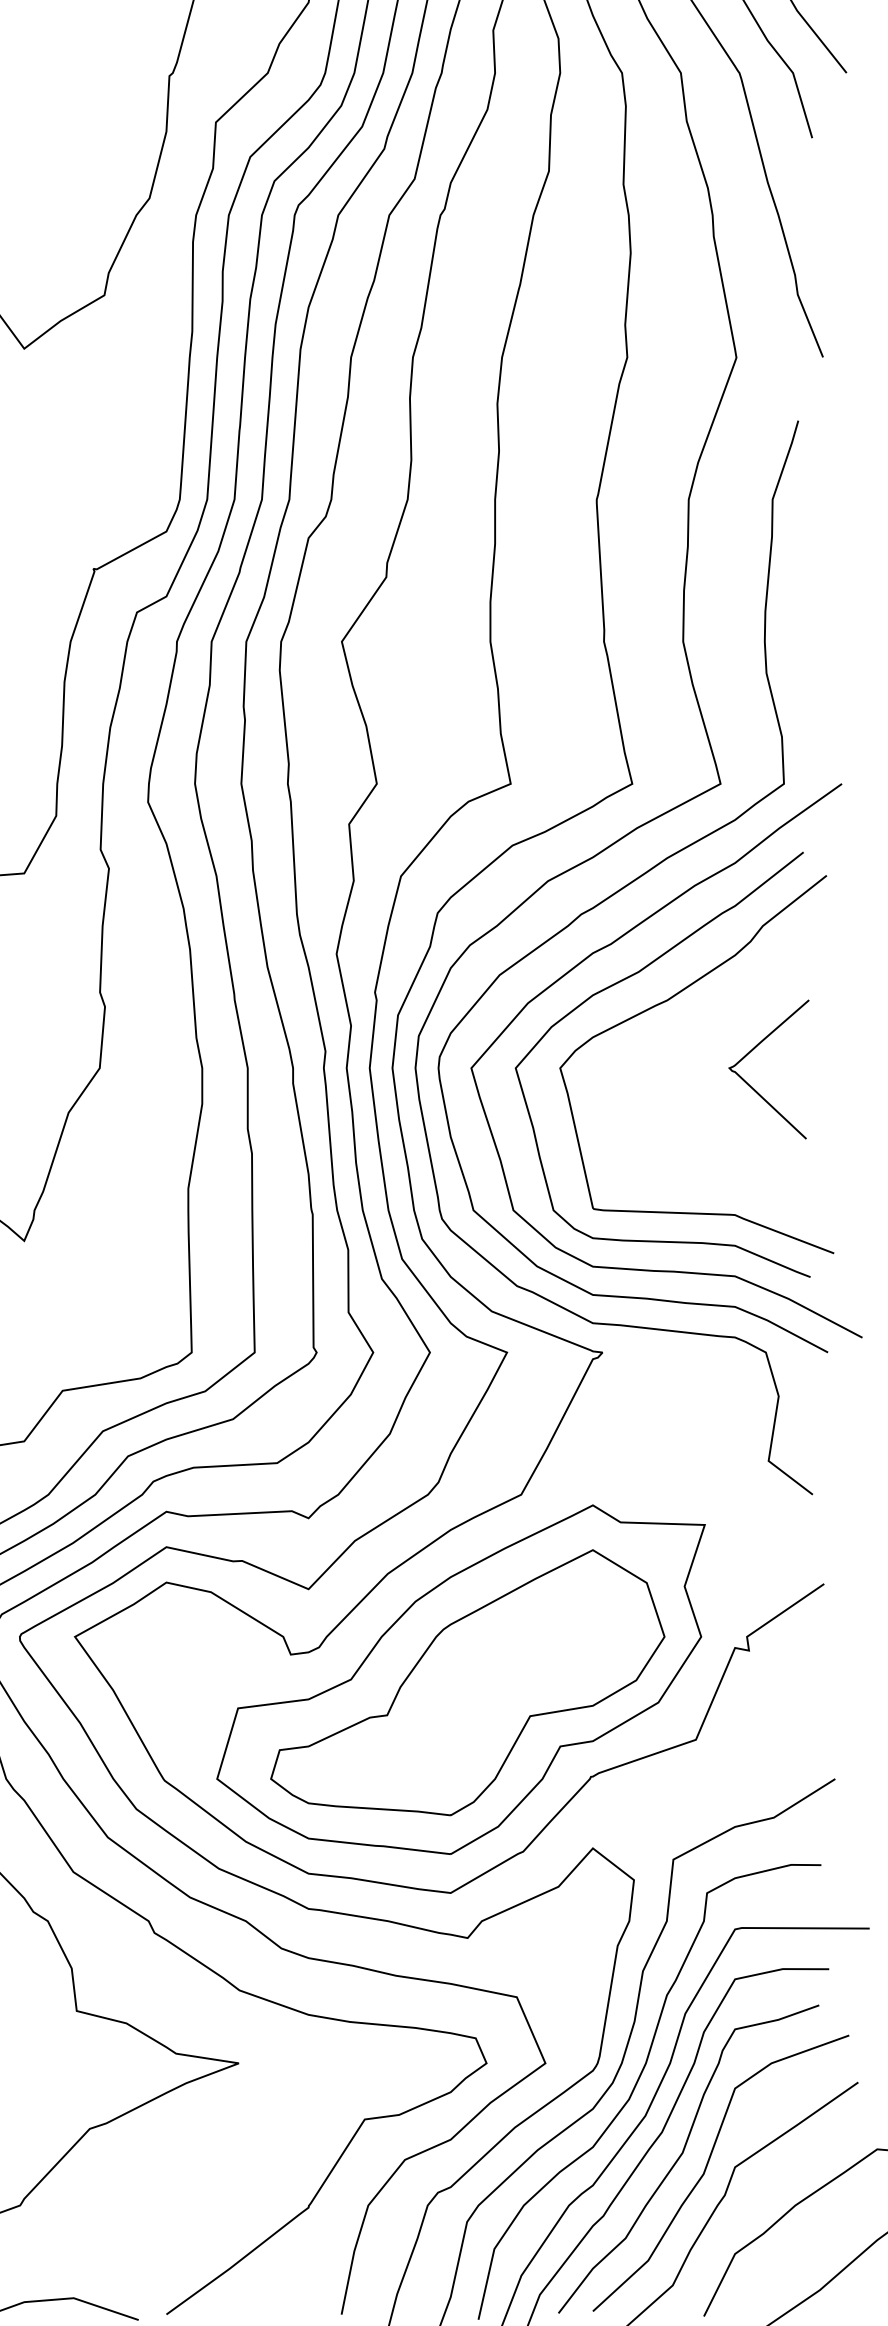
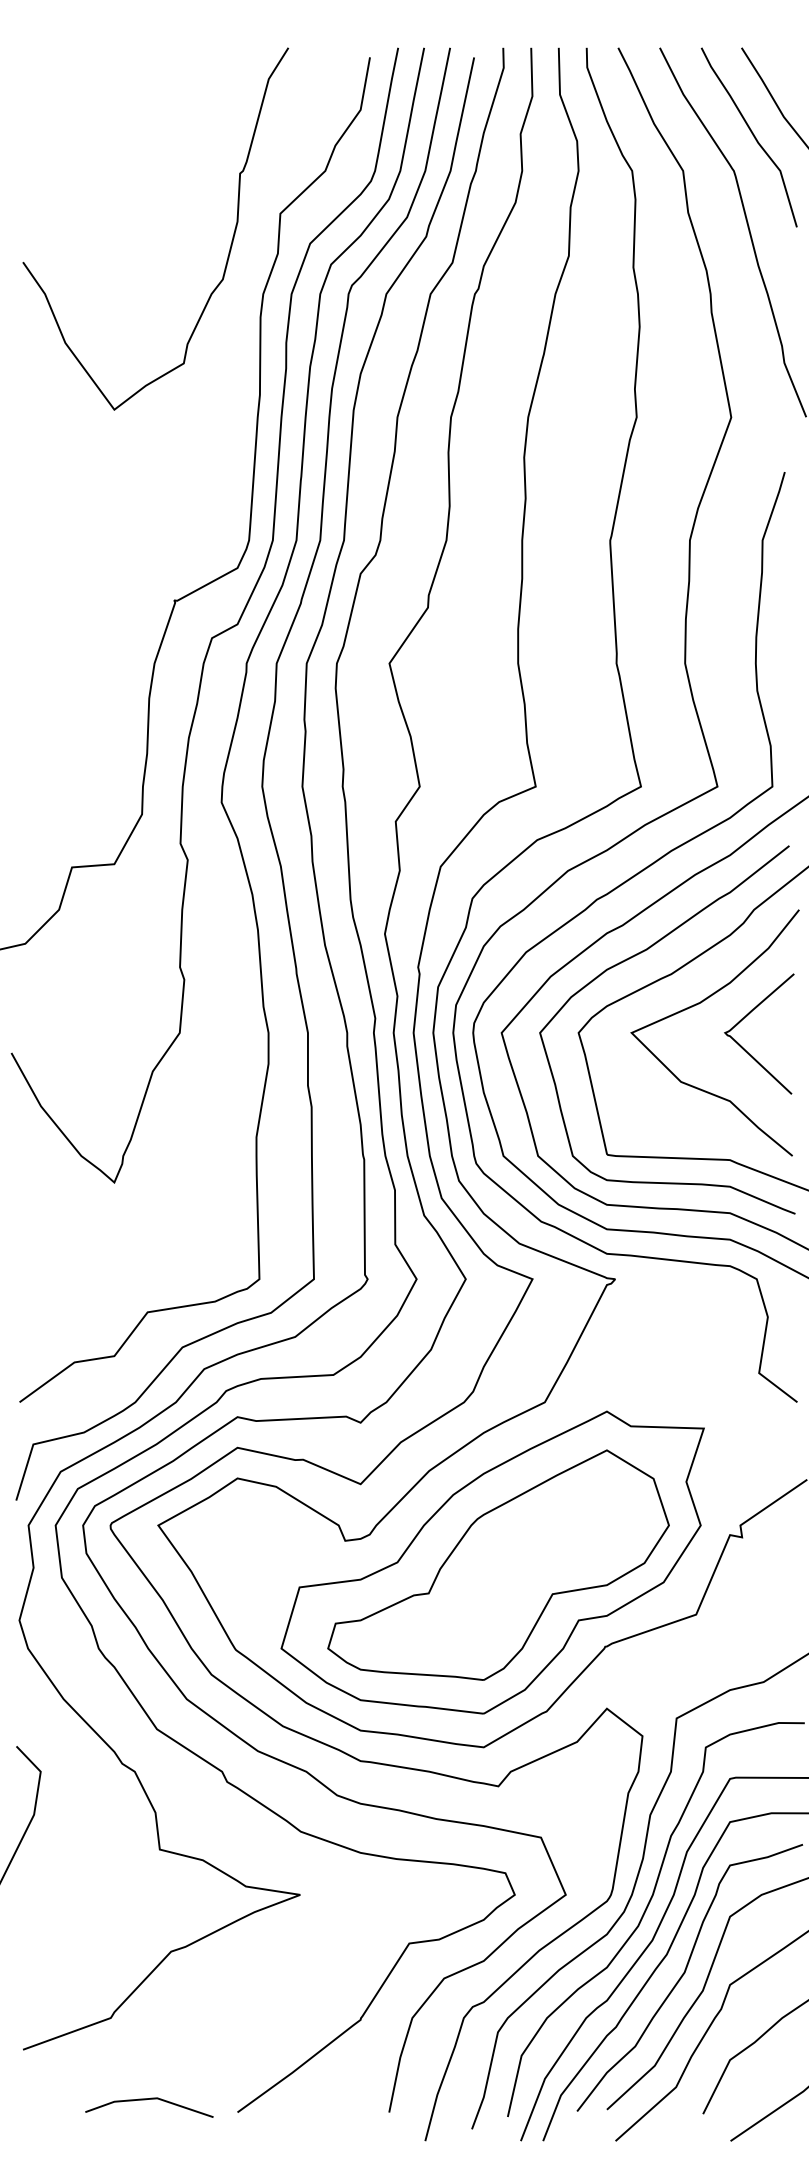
curve: (699, 1035) -> (699, 1004), added

